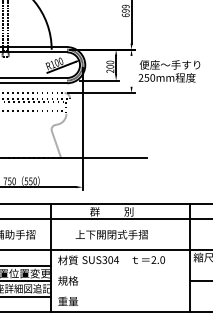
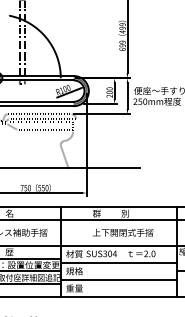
line: (131, 71) -> (127, 96), added
text: (112, 234) -> (123, 232), moved
line: (120, 270) -> (118, 262), added
line: (120, 291) -> (118, 280), added

